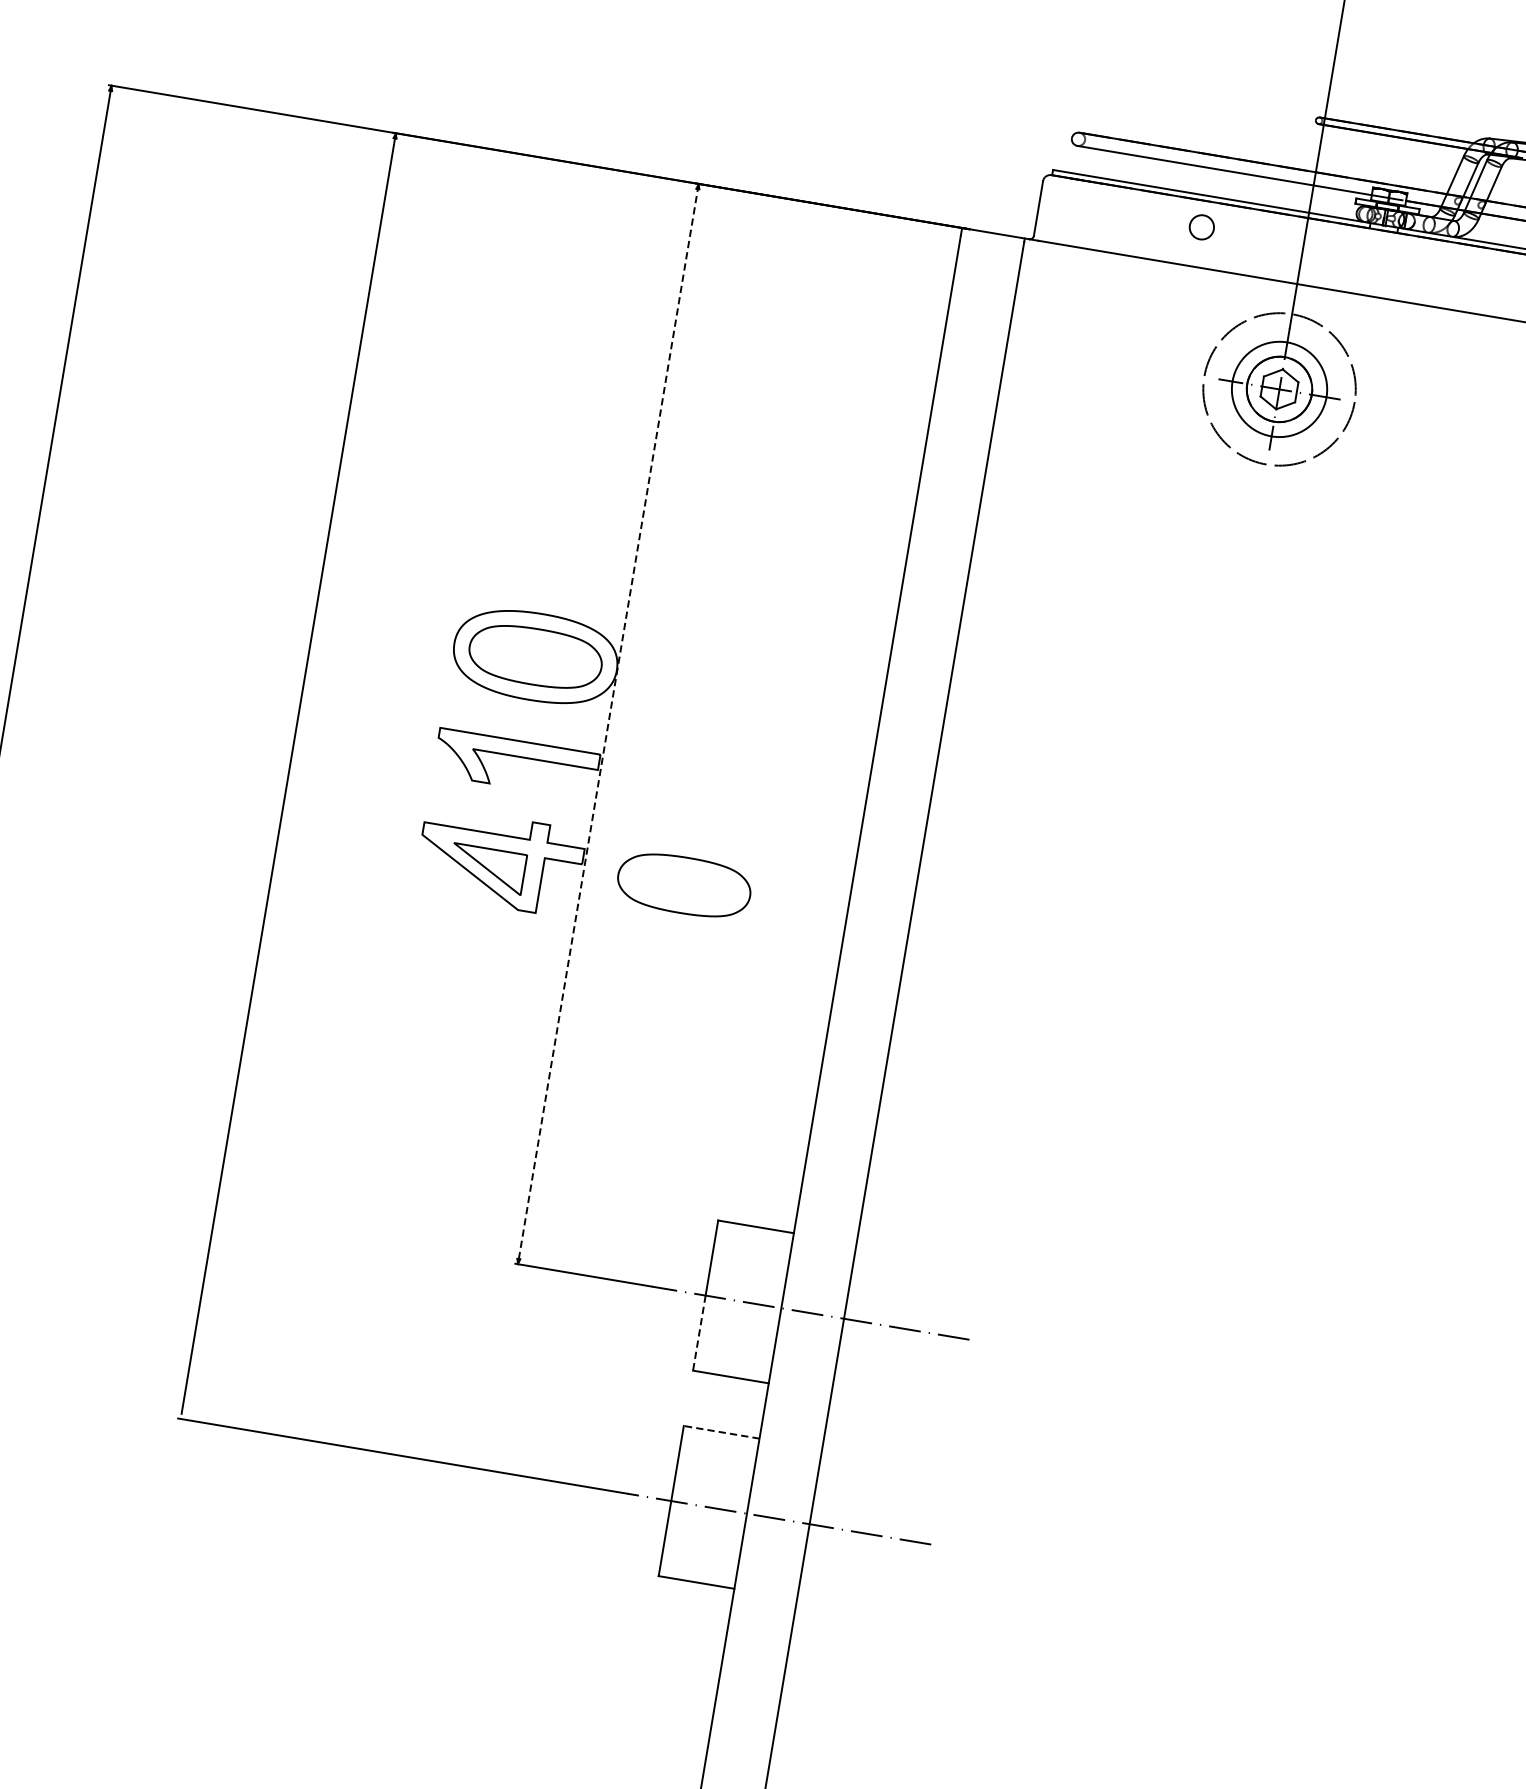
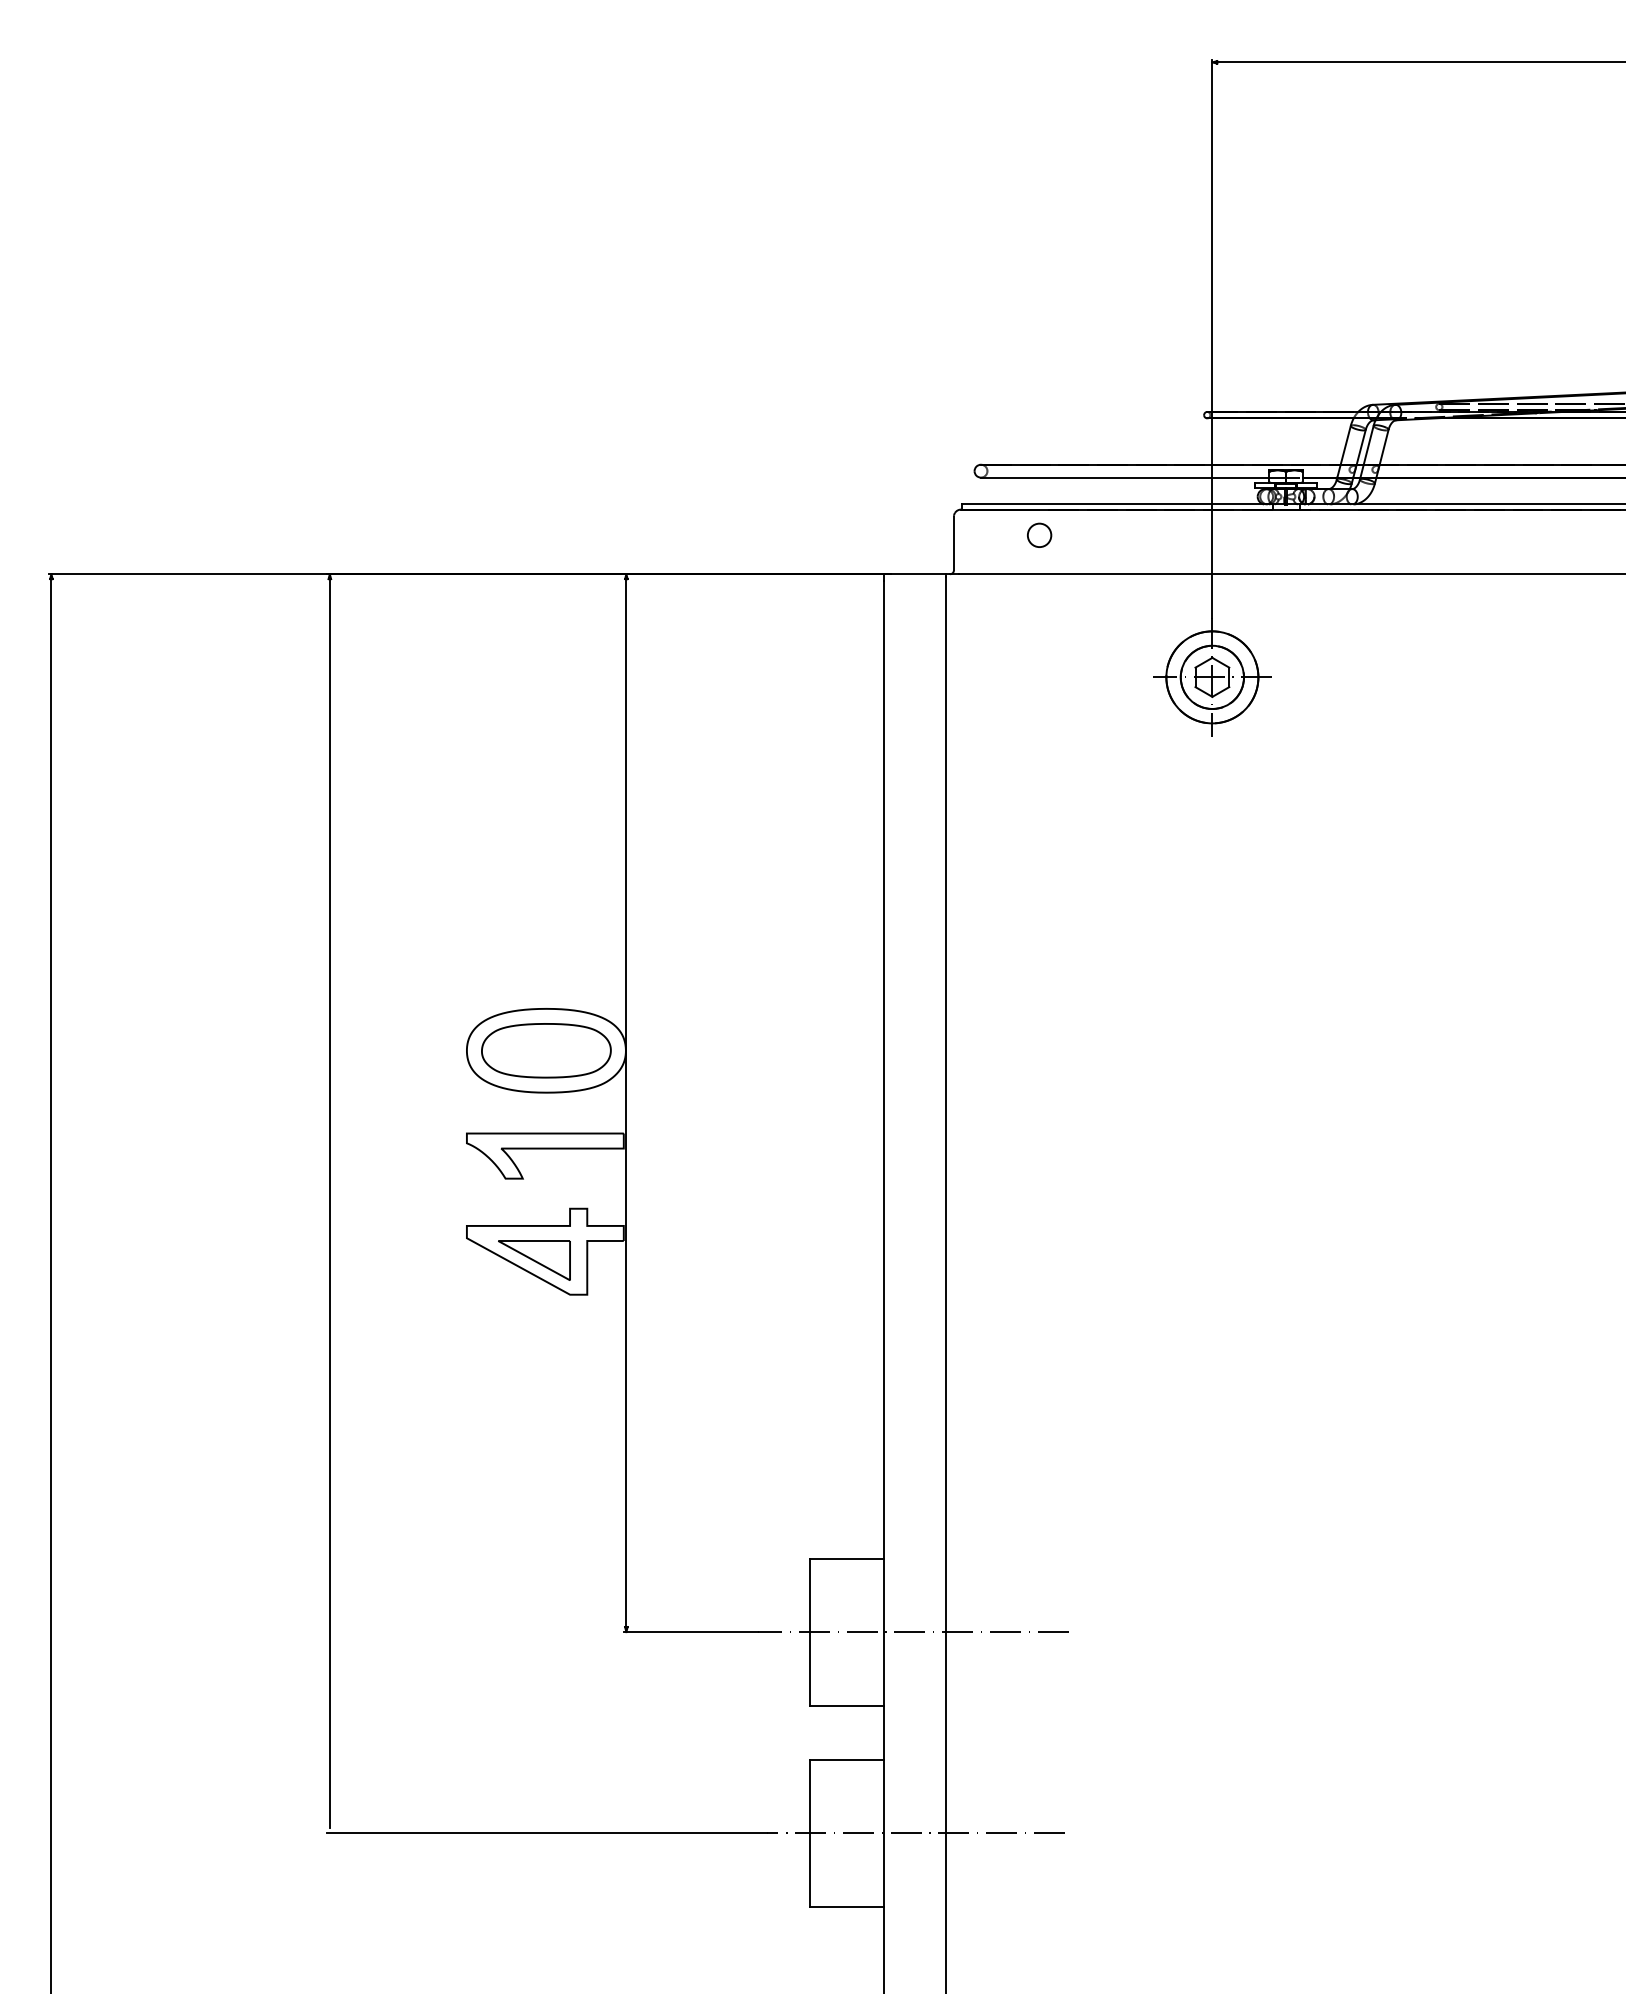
circle: (1201, 226) -> (1039, 534), moved
circle: (1279, 389) -> (1212, 677), size x0.62
line: (608, 724) -> (626, 1103), dashed -> solid
part: (684, 885) -> (724, 1244), removed
line: (699, 1332) -> (810, 1668), dashed -> solid
line: (720, 1431) -> (846, 1759), dashed -> solid

